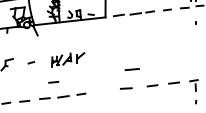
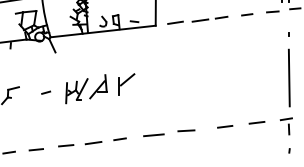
line: (195, 52) -> (288, 77), added
part: (68, 59) -> (101, 87), size x1.43
line: (131, 69) -> (152, 135), moved
line: (53, 82) -> (78, 121), removed

